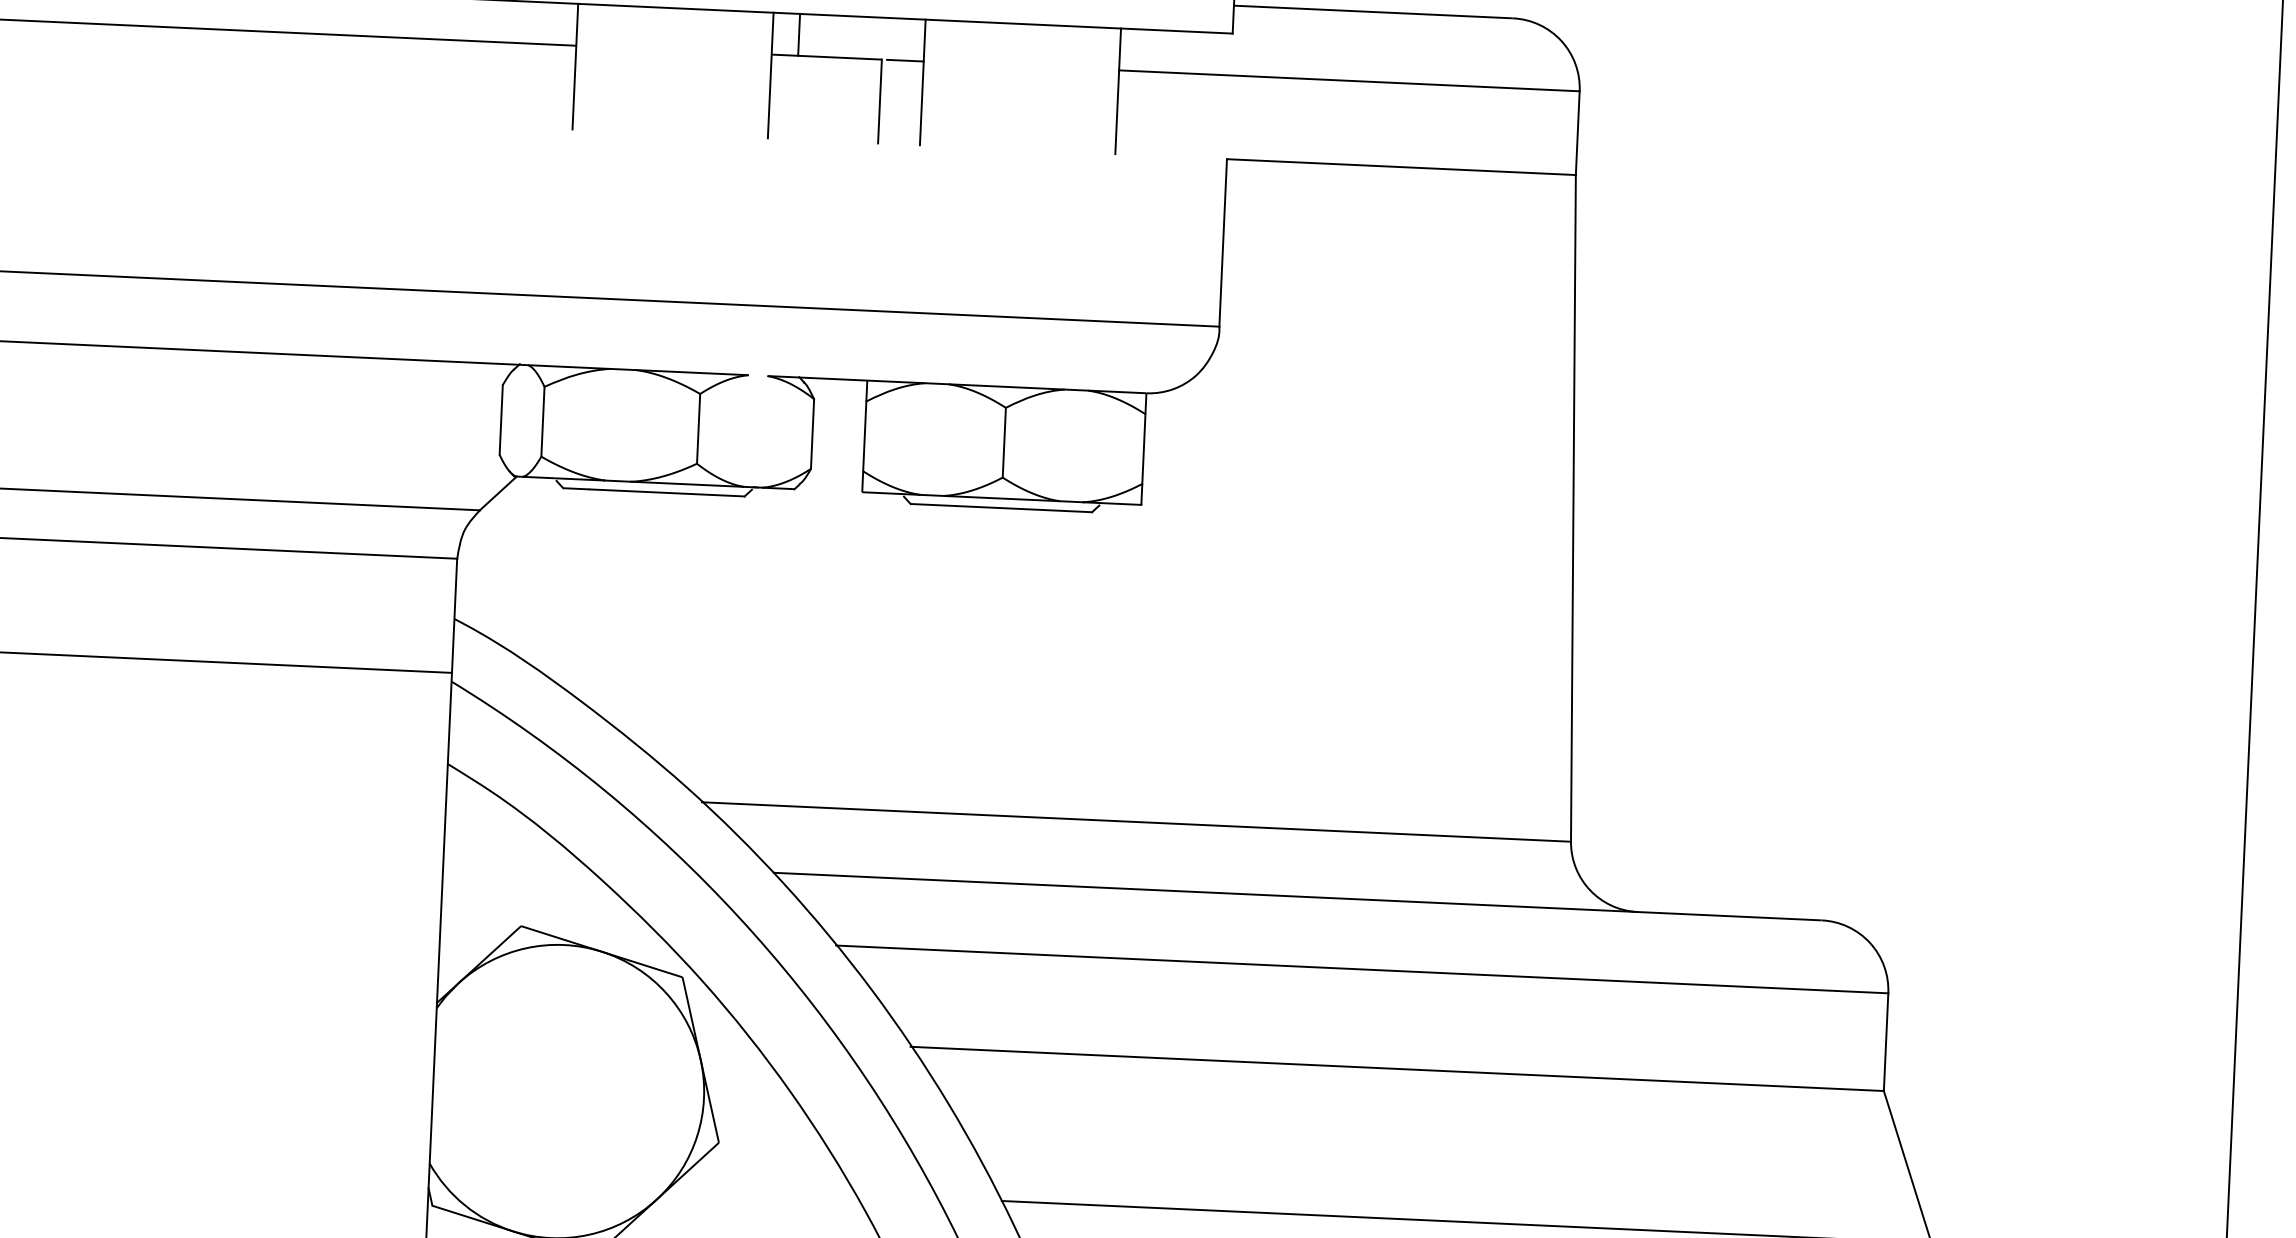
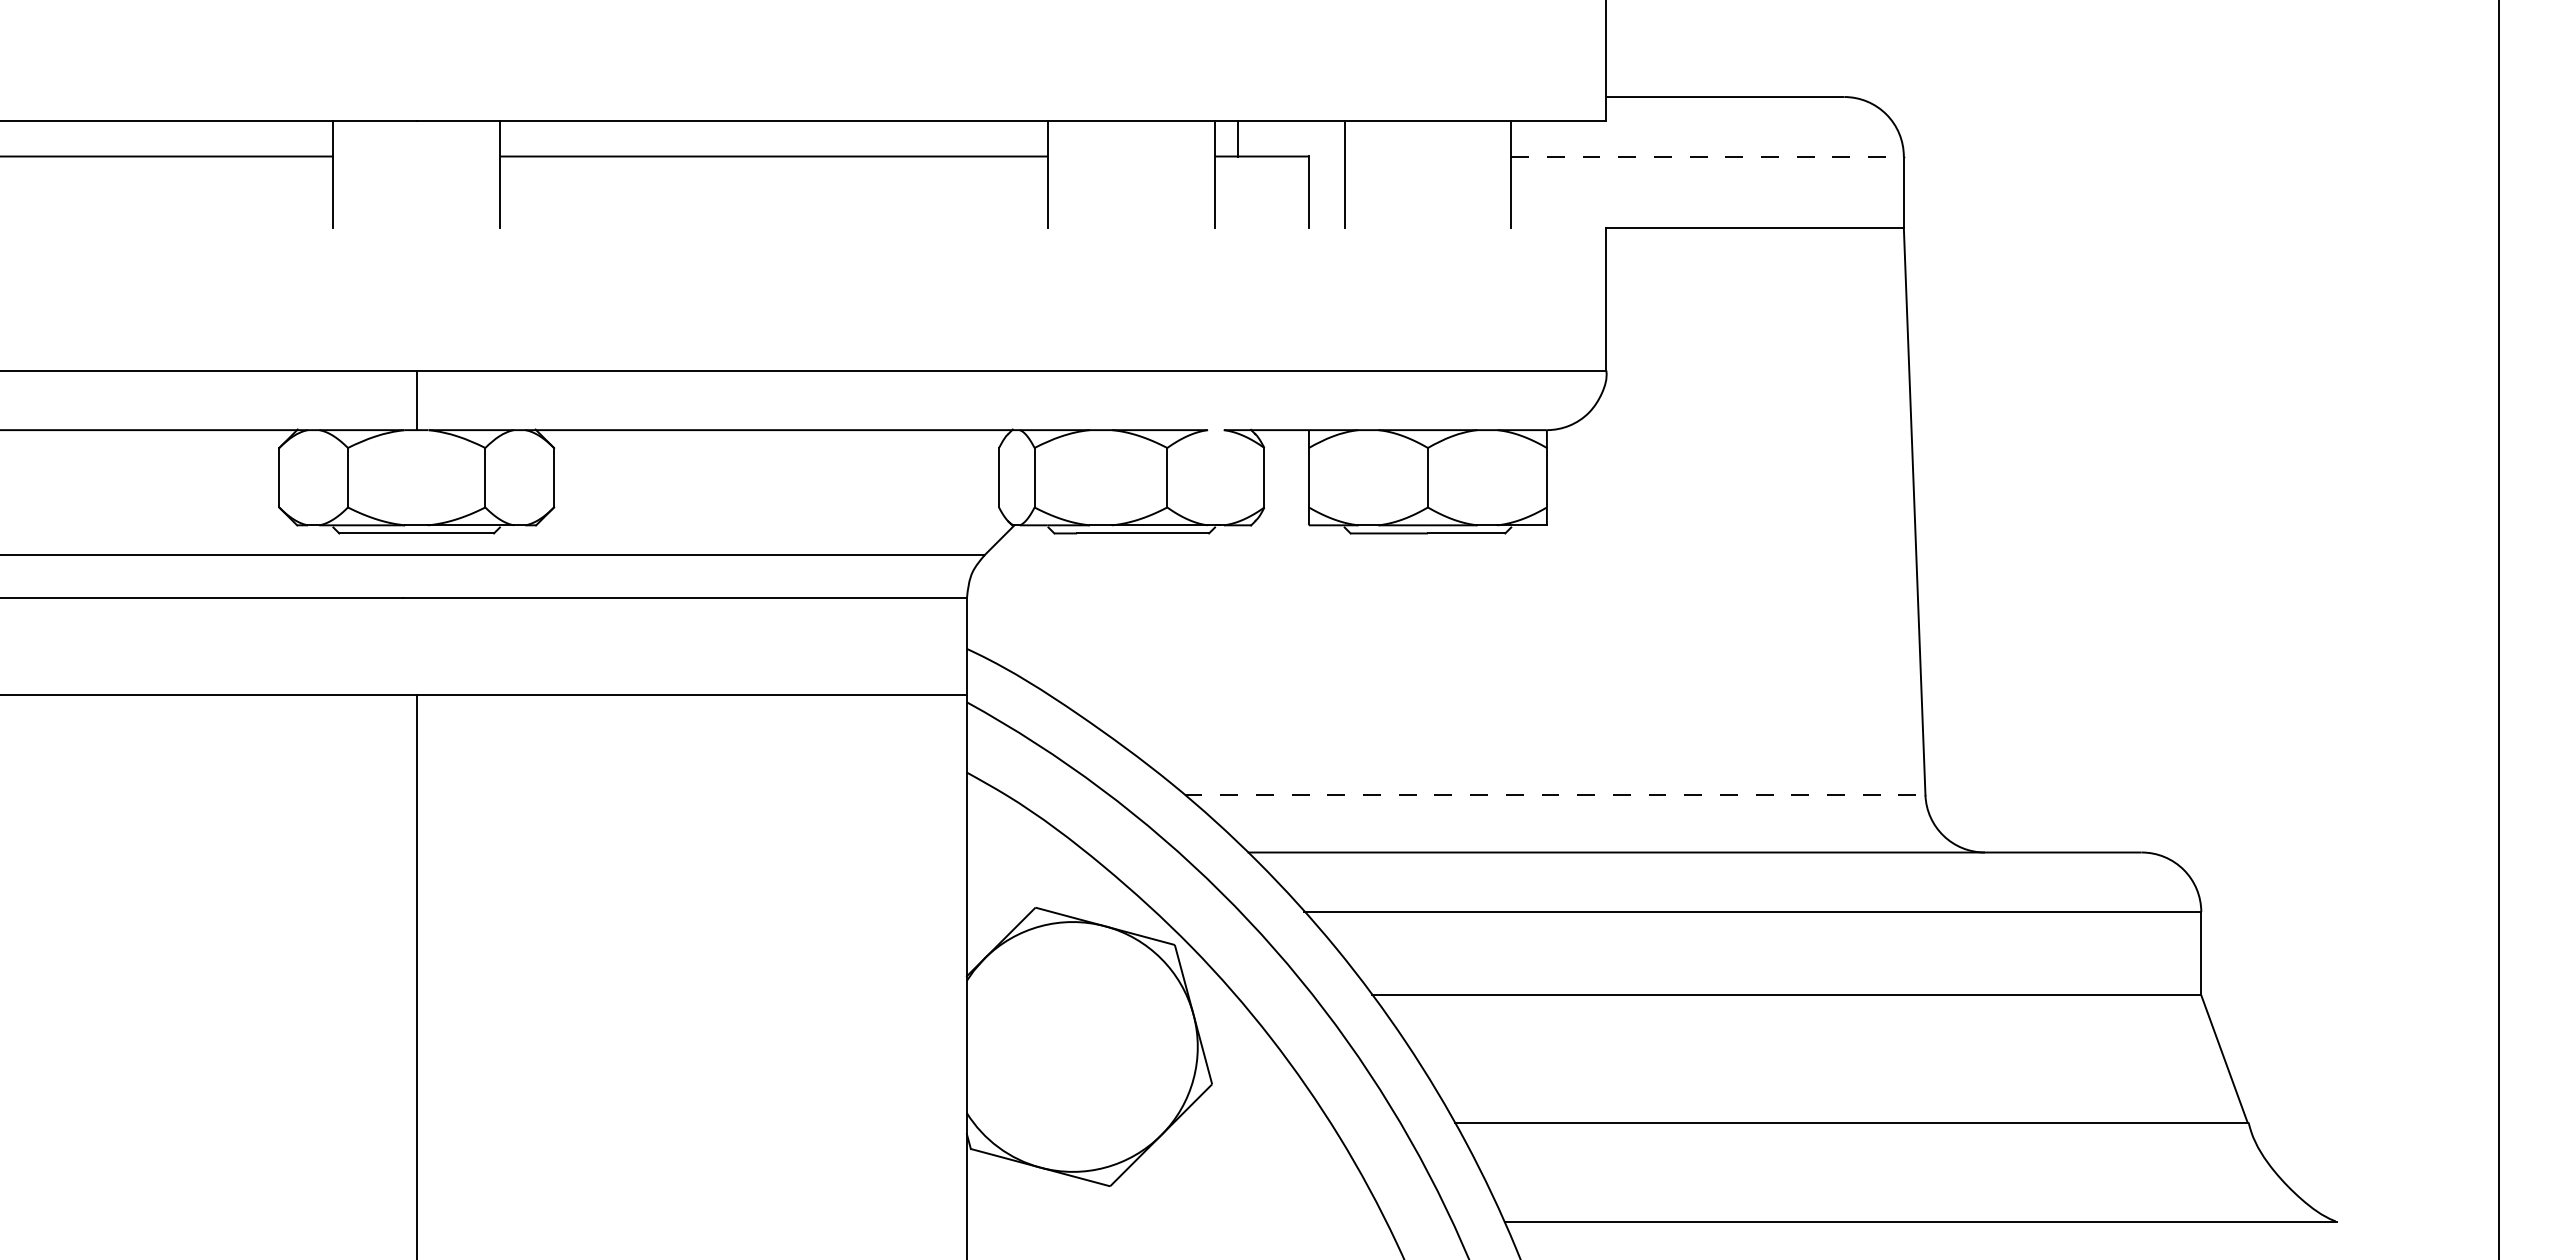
line: (904, 60) -> (1328, 156), removed
line: (1350, 80) -> (1708, 156), solid -> dashed
line: (1137, 822) -> (1555, 795), solid -> dashed

